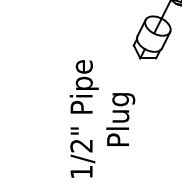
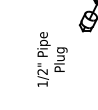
text: (102, 119) -> (52, 59), moved

